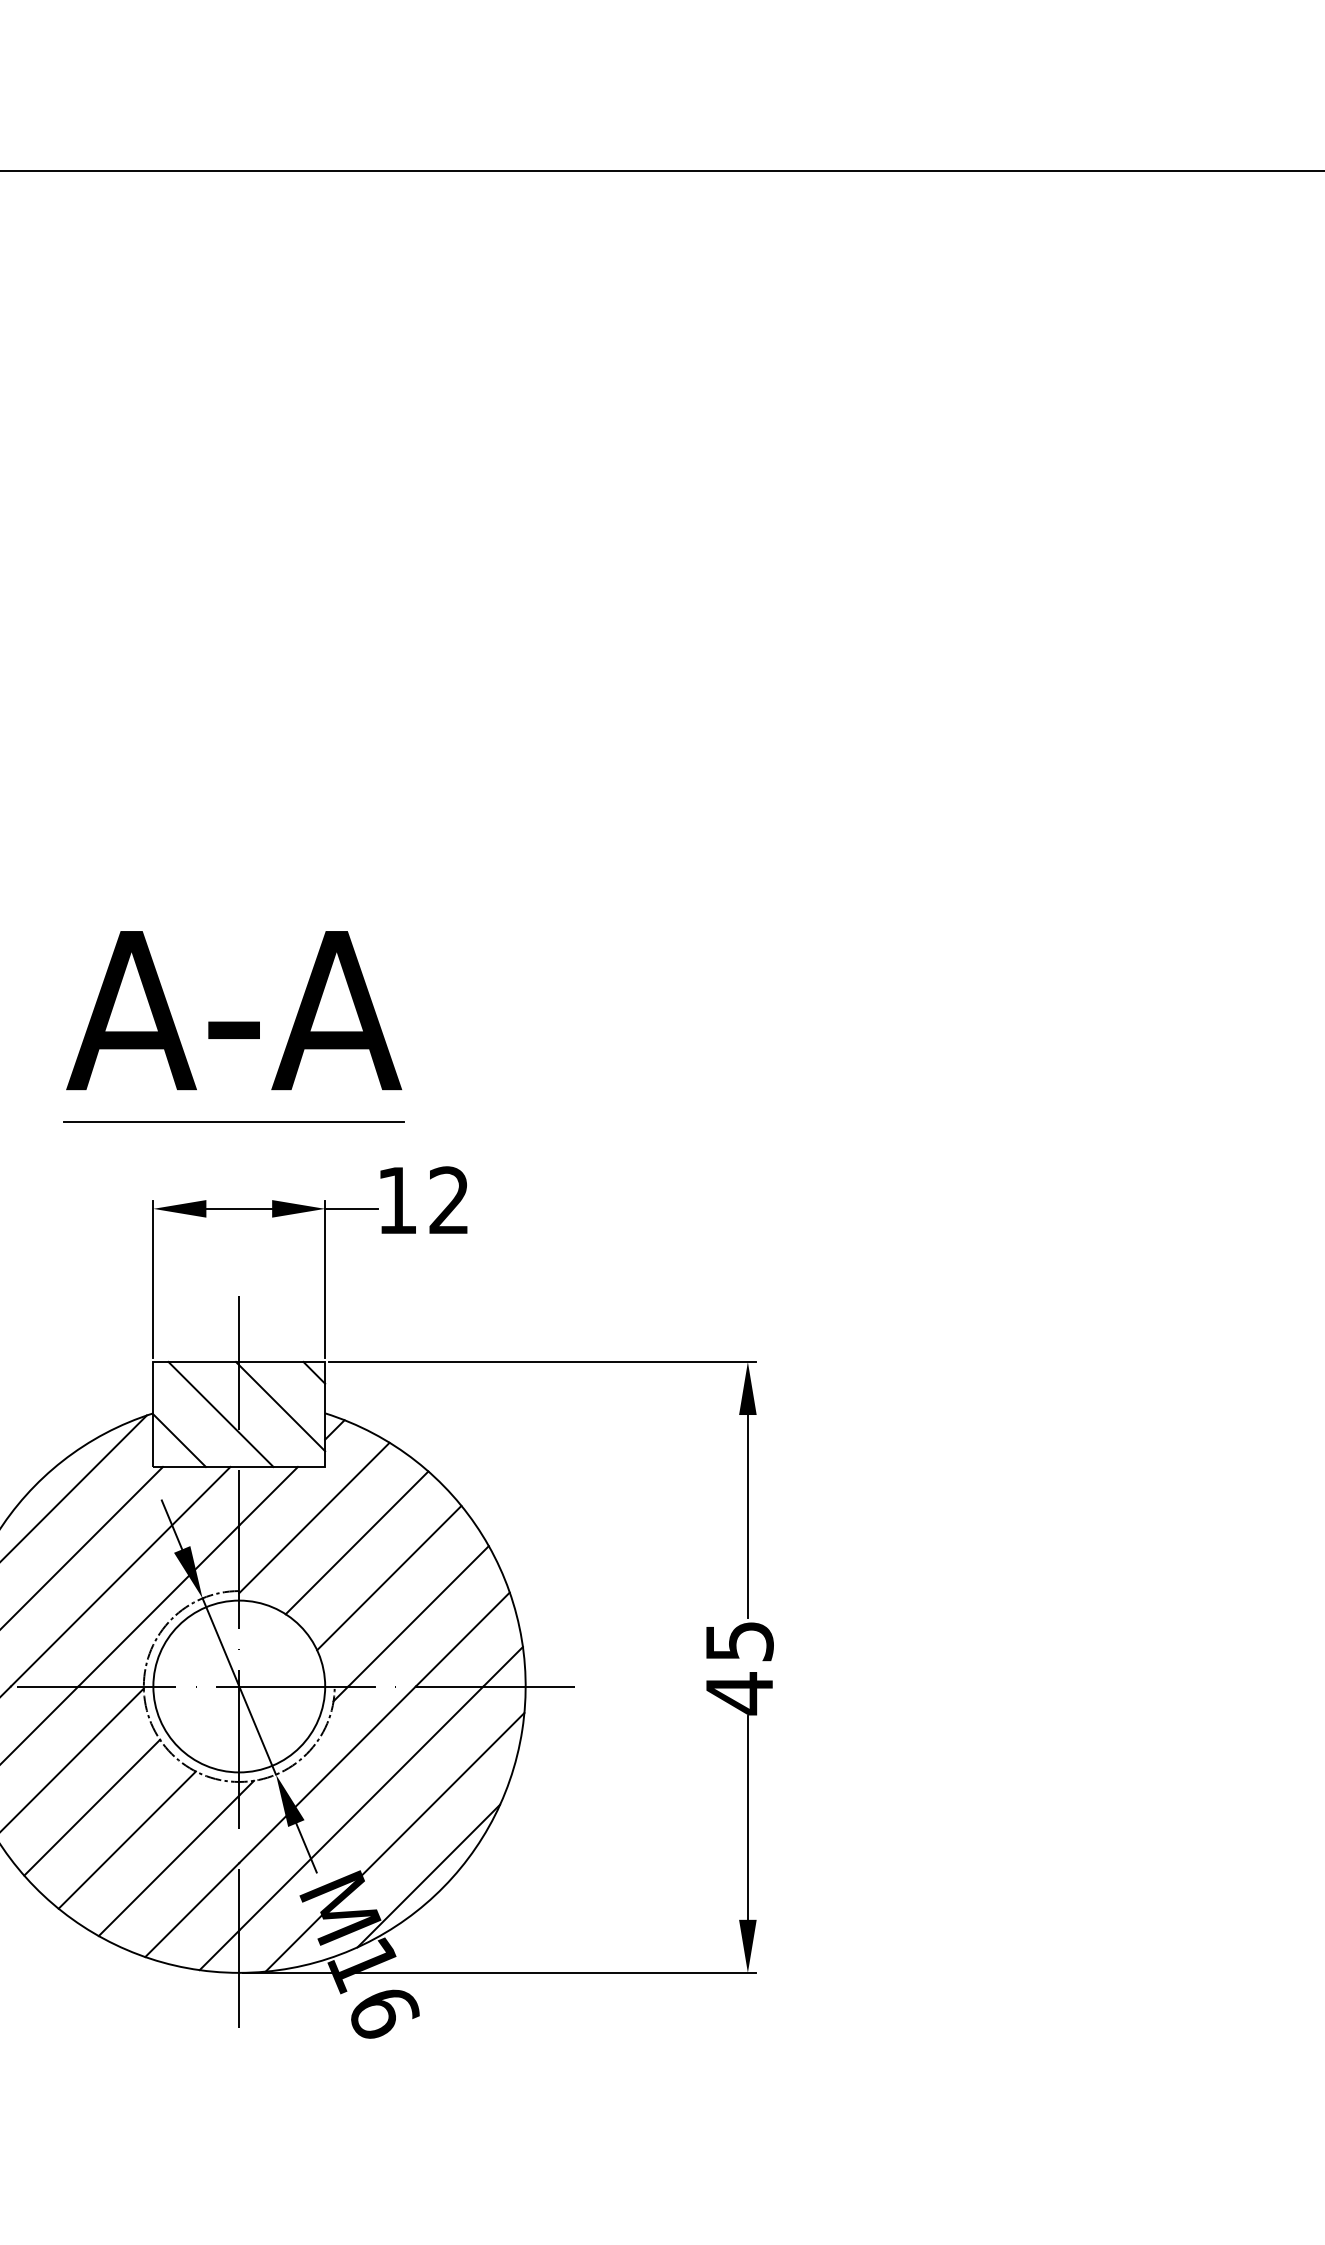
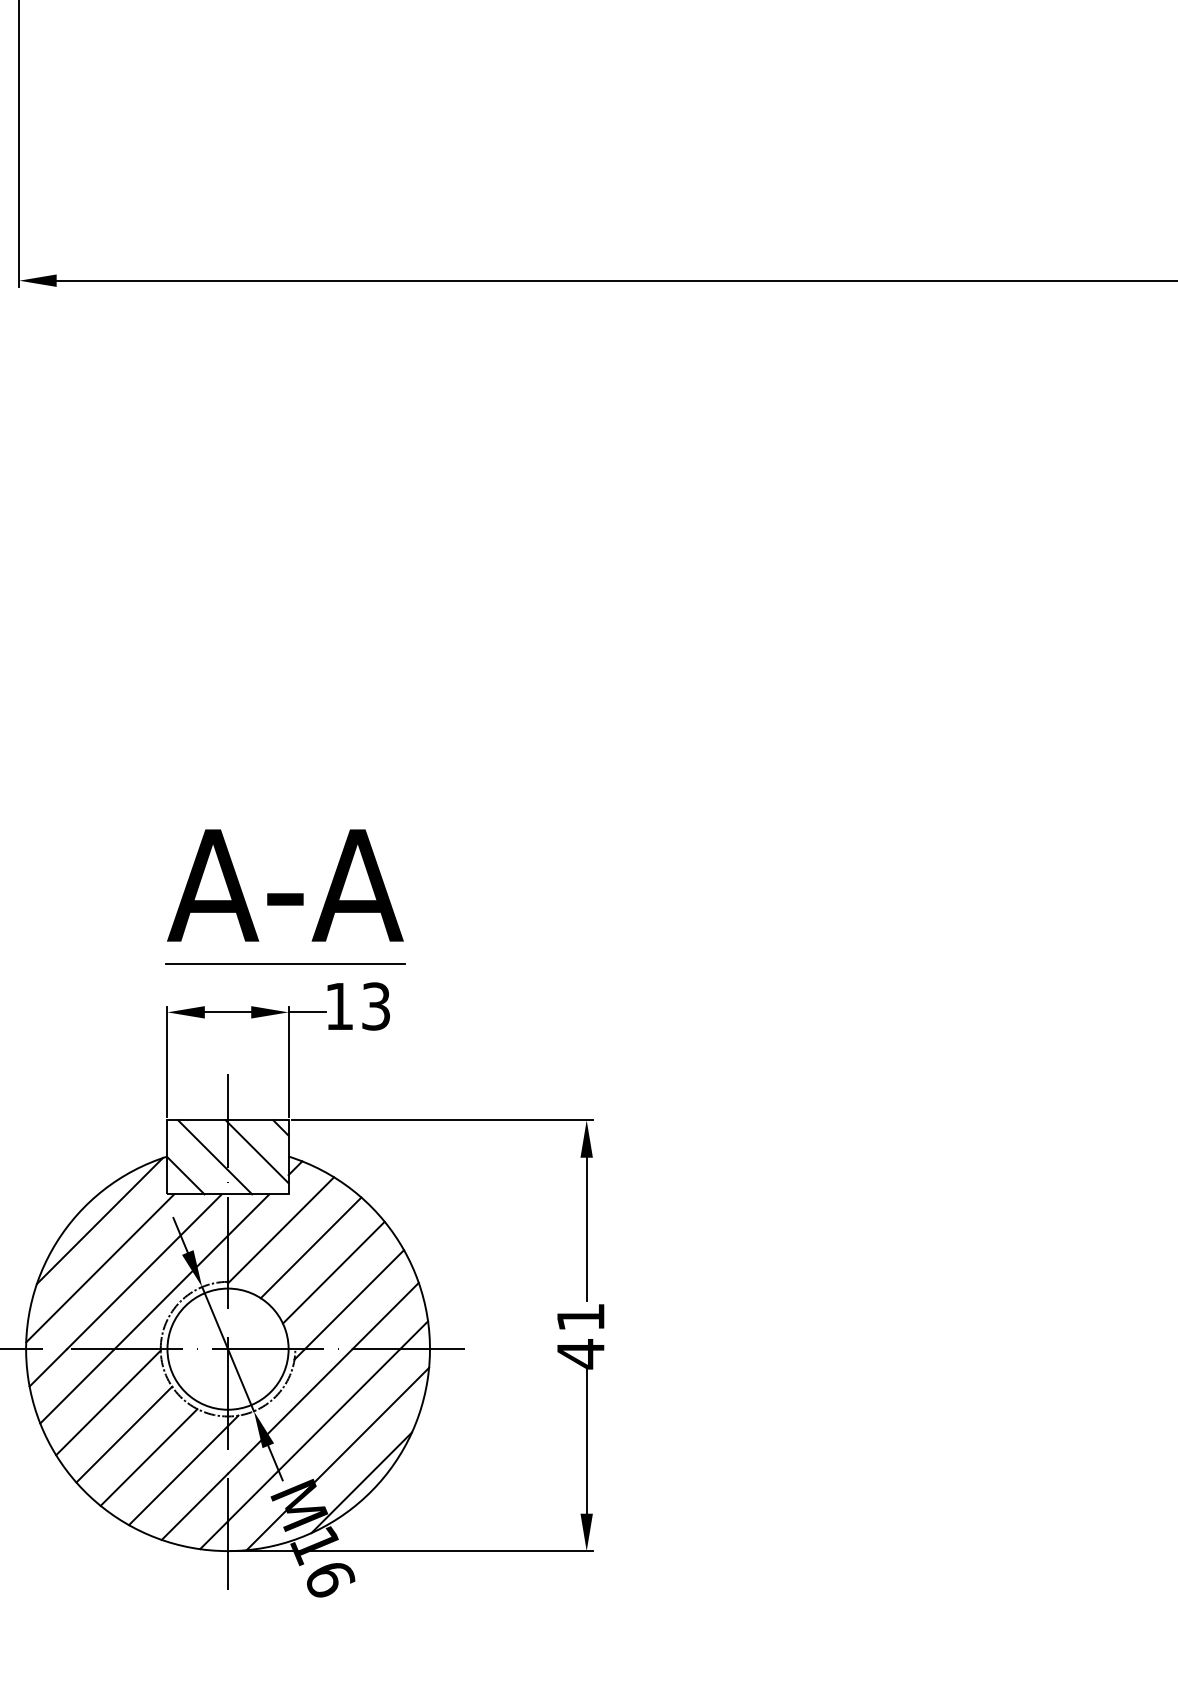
part: (234, 1026) -> (285, 896), moved
text: (448, 1200) -> (375, 1006), 12 -> 13
text: (740, 1641) -> (581, 1317), 45 -> 41

